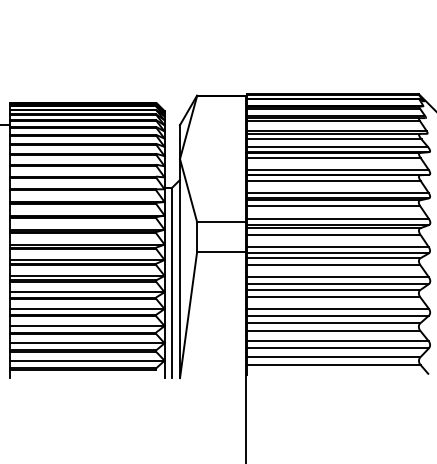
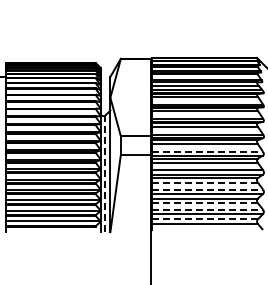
line: (338, 246) -> (207, 151), solid -> dashed
line: (172, 282) -> (105, 173), solid -> dashed
line: (335, 297) -> (205, 182), solid -> dashed
line: (338, 308) -> (207, 189), solid -> dashed
line: (335, 331) -> (205, 203), solid -> dashed
line: (338, 341) -> (207, 209), solid -> dashed
line: (335, 357) -> (205, 219), solid -> dashed

